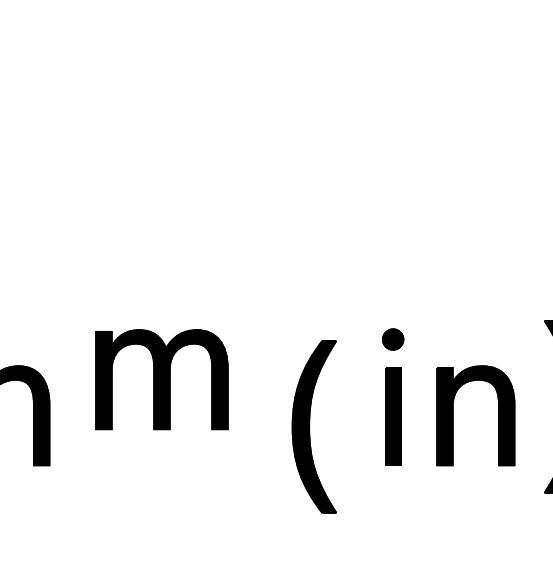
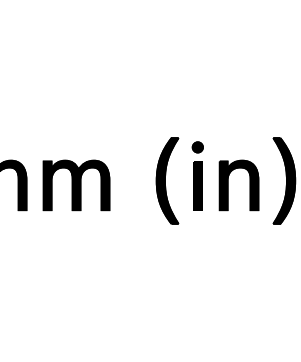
part: (161, 379) -> (76, 185), moved
part: (314, 425) -> (167, 180), moved

